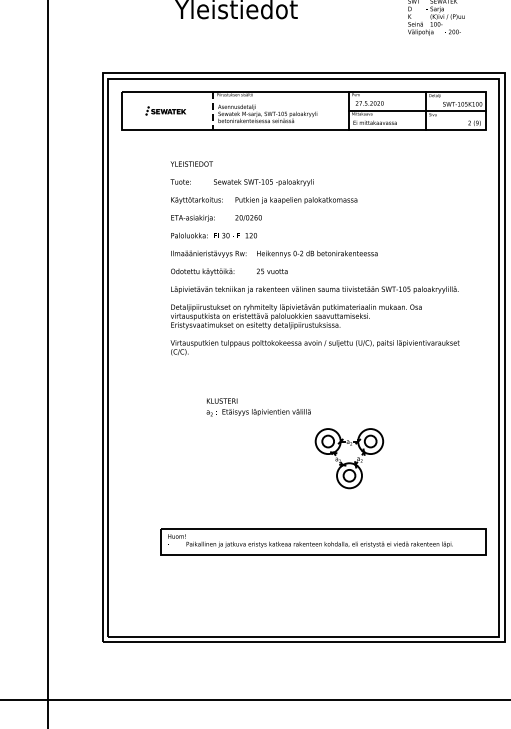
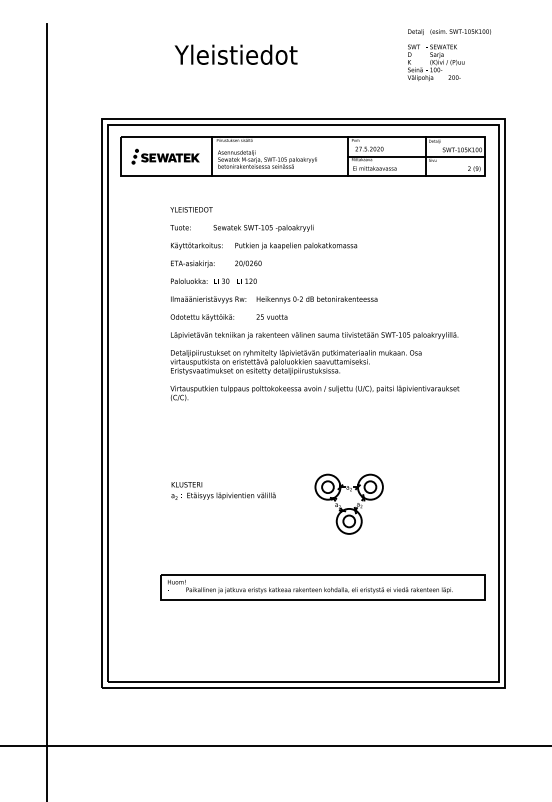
part: (165, 110) -> (165, 156), size x1.67
line: (212, 111) -> (212, 157), dashed -> solid
text: (258, 406) -> (223, 490), moved

